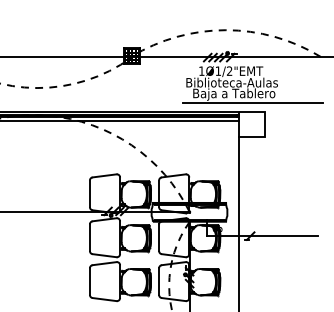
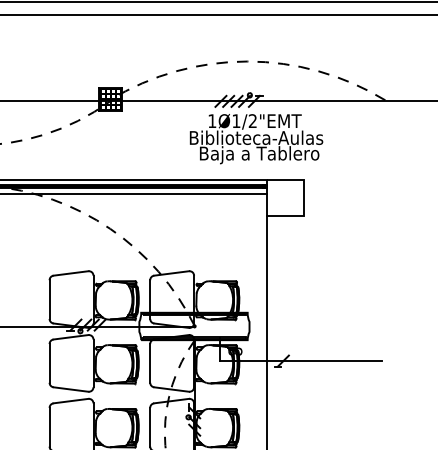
line: (252, 102) -> (286, 166), removed

